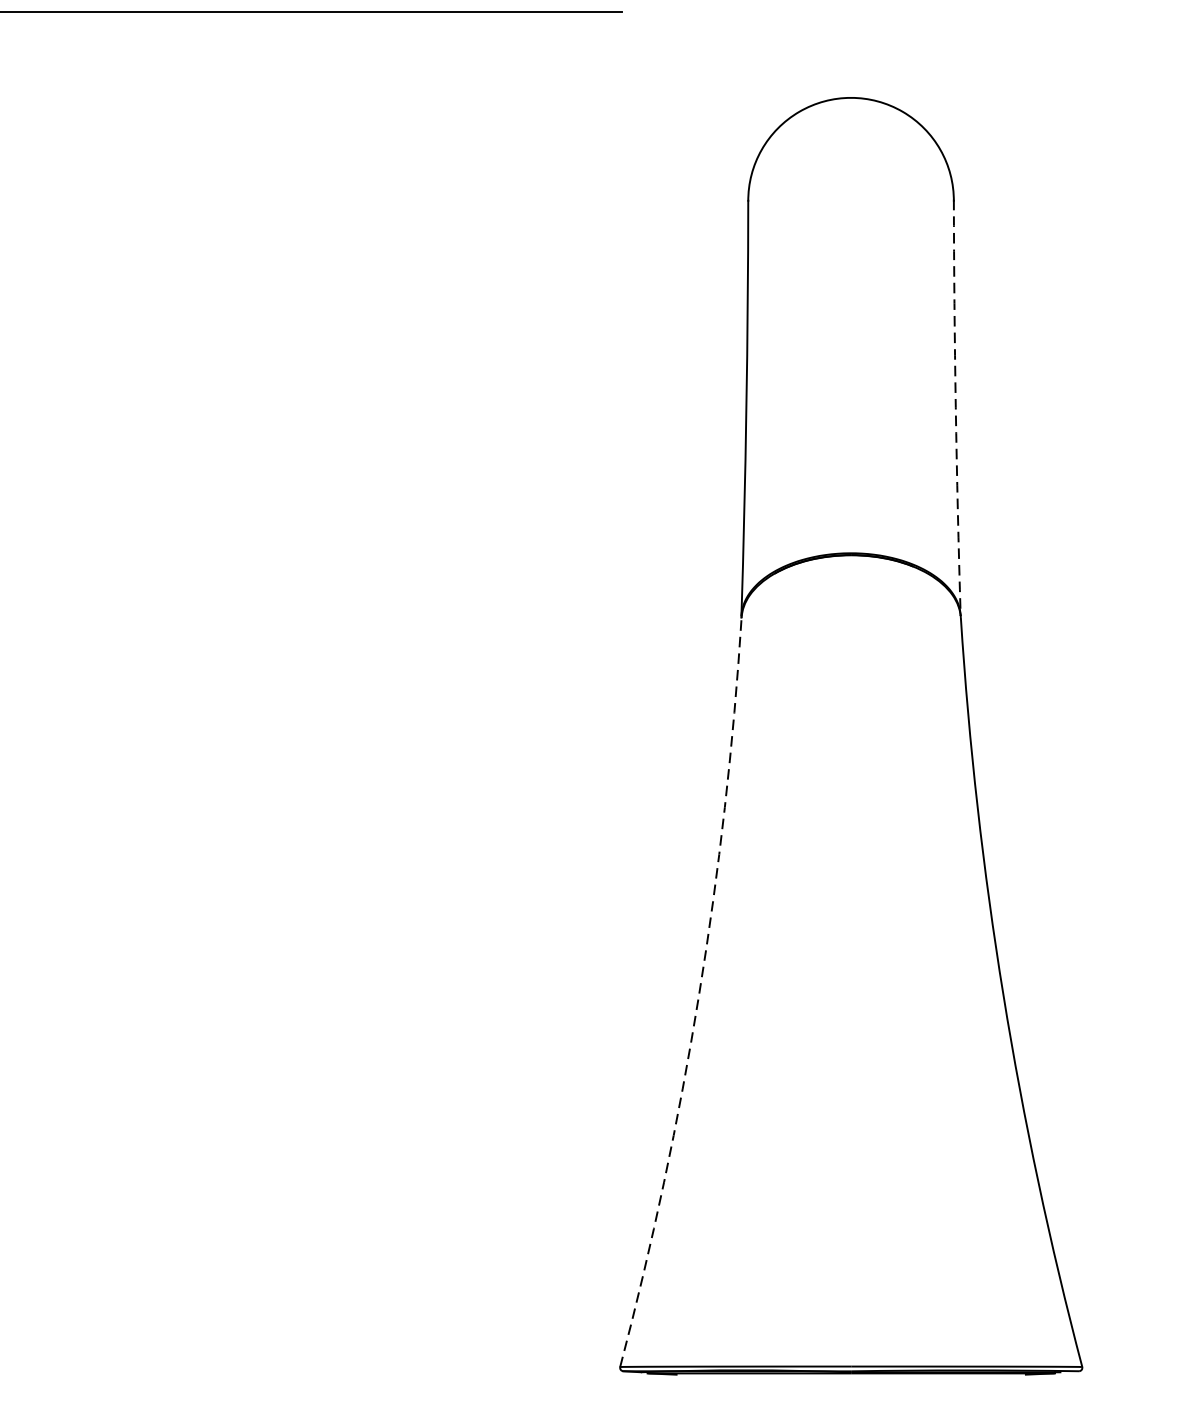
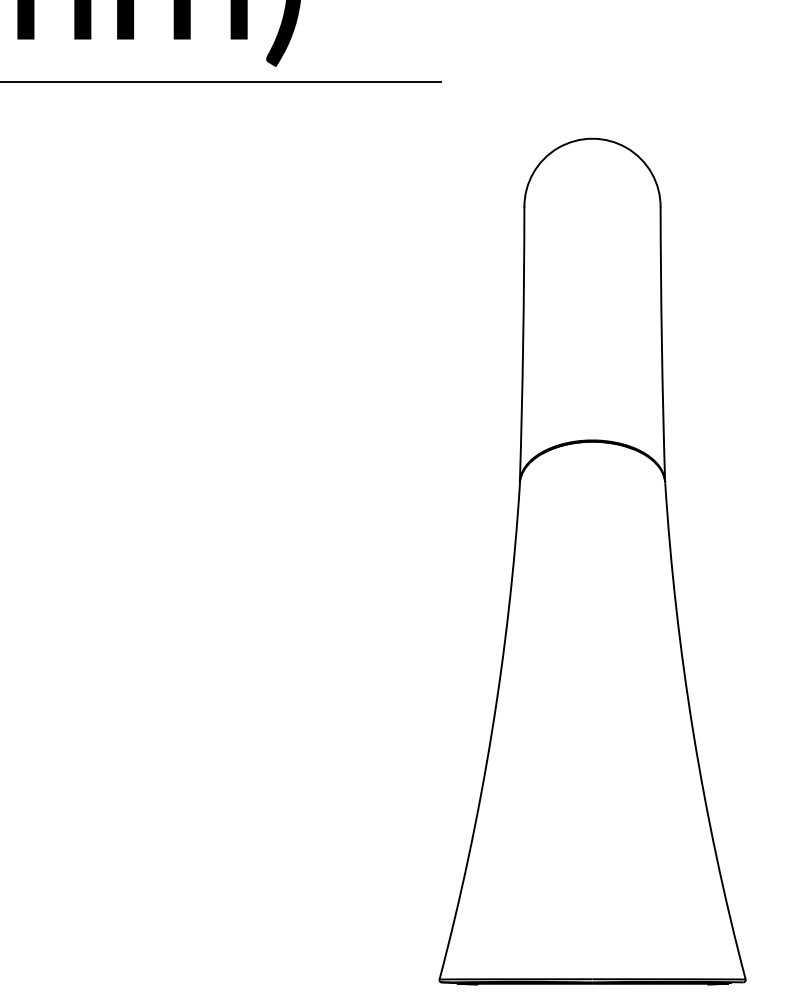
arc: (955, 408) -> (661, 344), dashed -> solid
arc: (698, 995) -> (491, 733), dashed -> solid

